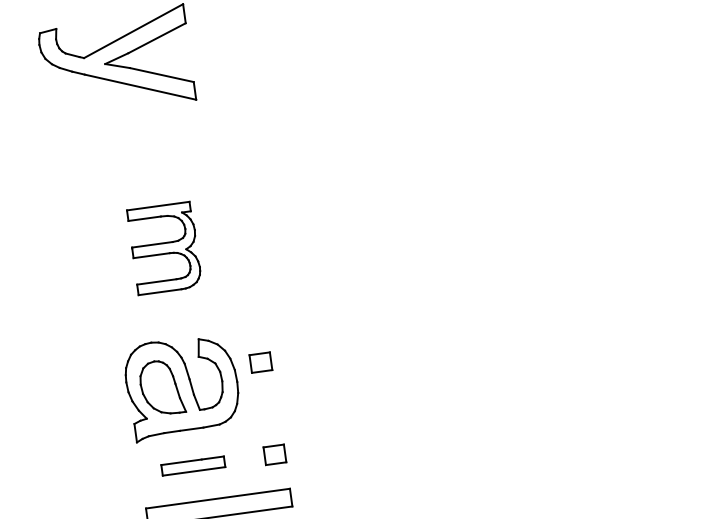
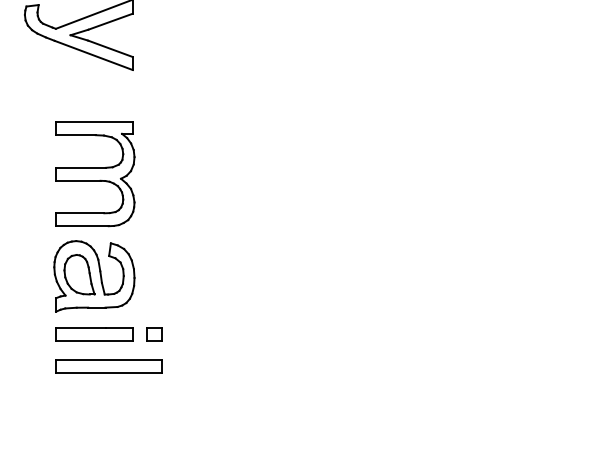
part: (165, 248) -> (95, 174), size x1.67
part: (260, 362) -> (153, 266), removed
part: (193, 466) -> (94, 334), size x1.67

